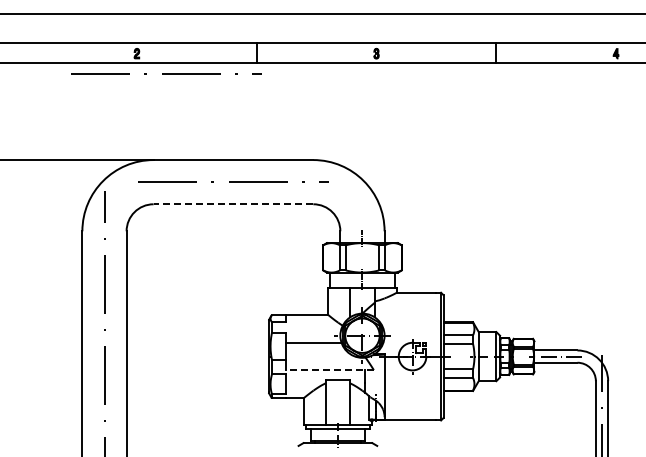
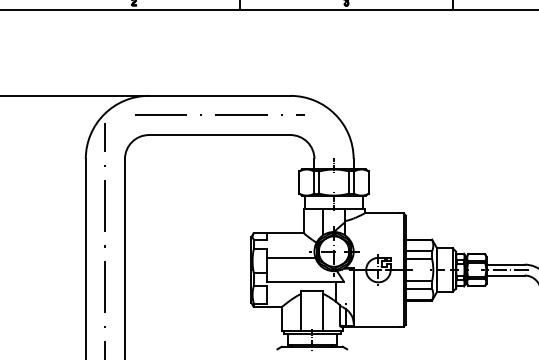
line: (166, 73) -> (160, 19), removed
line: (233, 204) -> (219, 135), dashed -> solid
line: (330, 370) -> (305, 282), dashed -> solid

